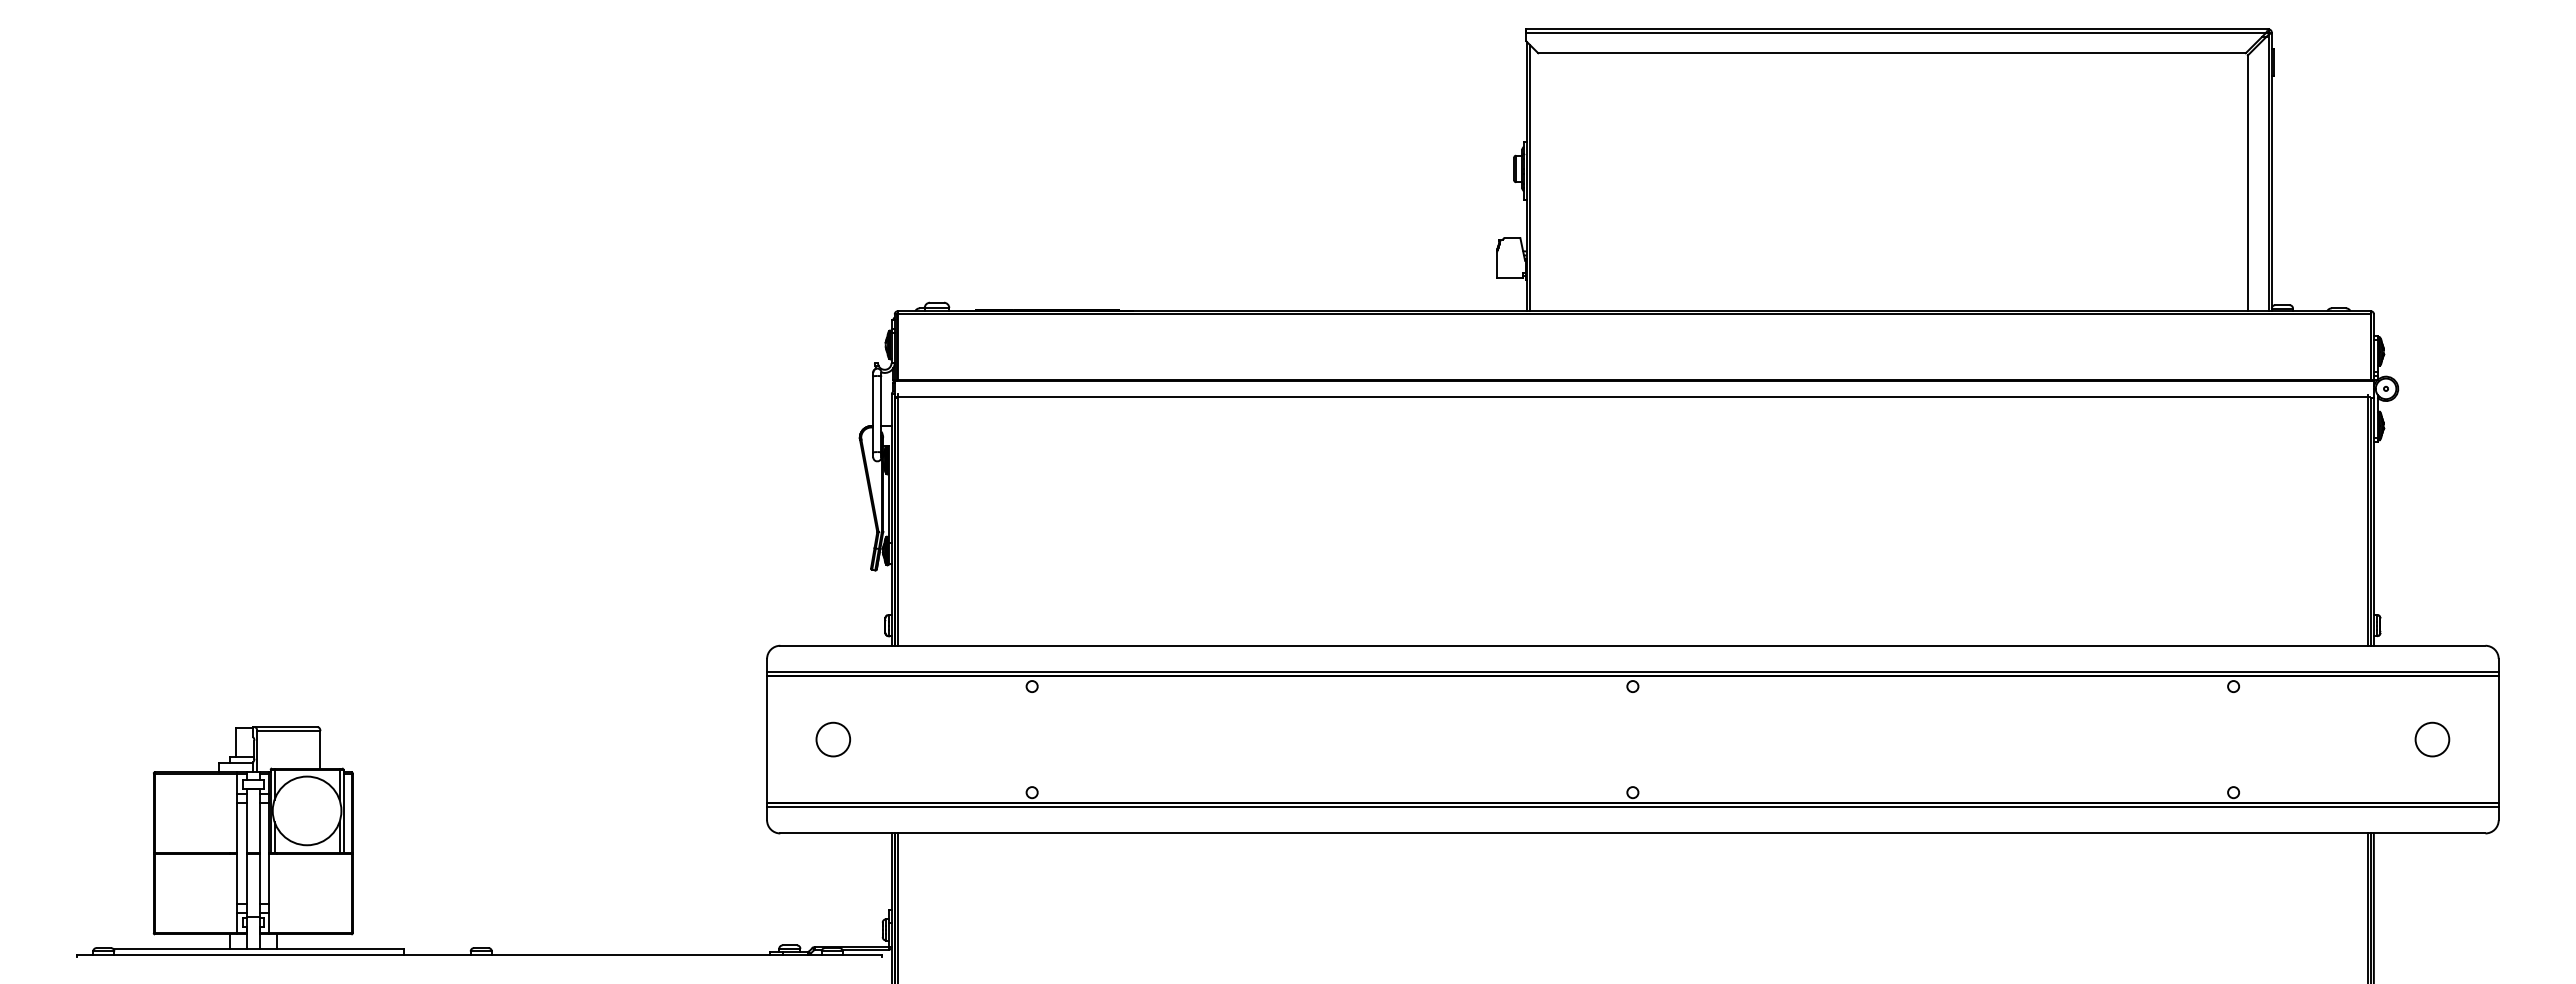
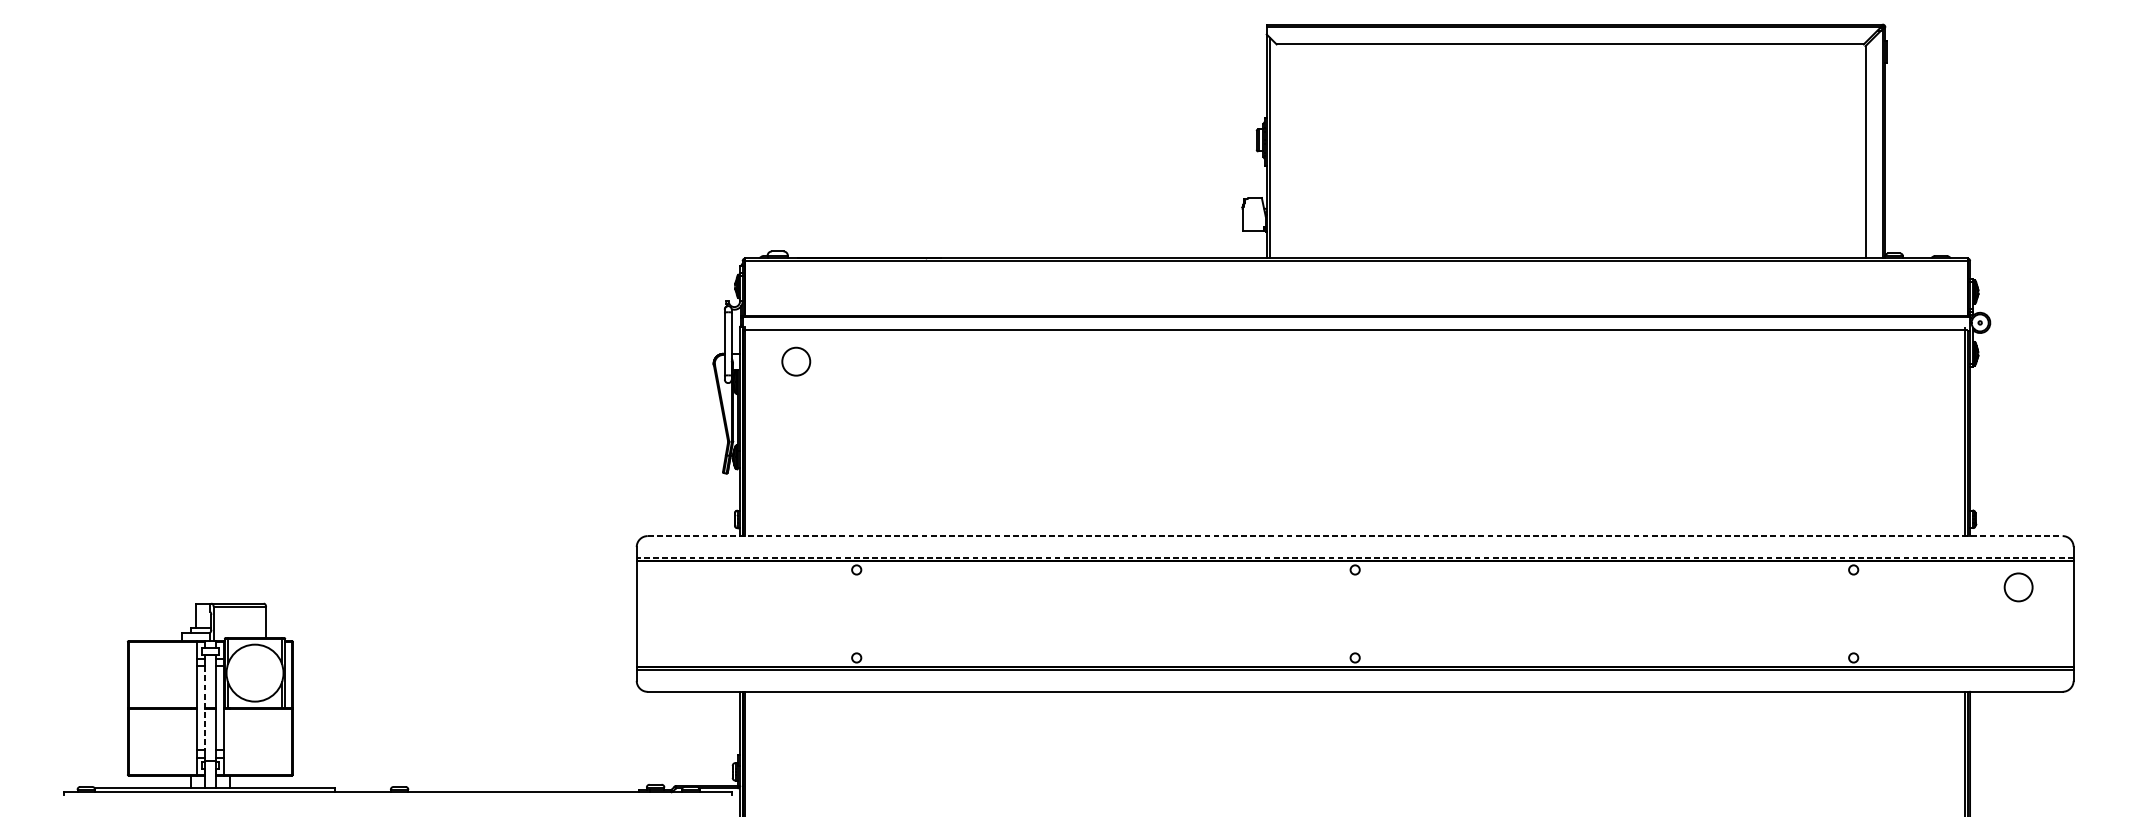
line: (1632, 645) -> (1354, 535), solid -> dashed
line: (1632, 671) -> (1354, 557), solid -> dashed
circle: (833, 739) -> (796, 361), moved
circle: (2432, 739) -> (2018, 587), moved
line: (246, 853) -> (204, 708), solid -> dashed

